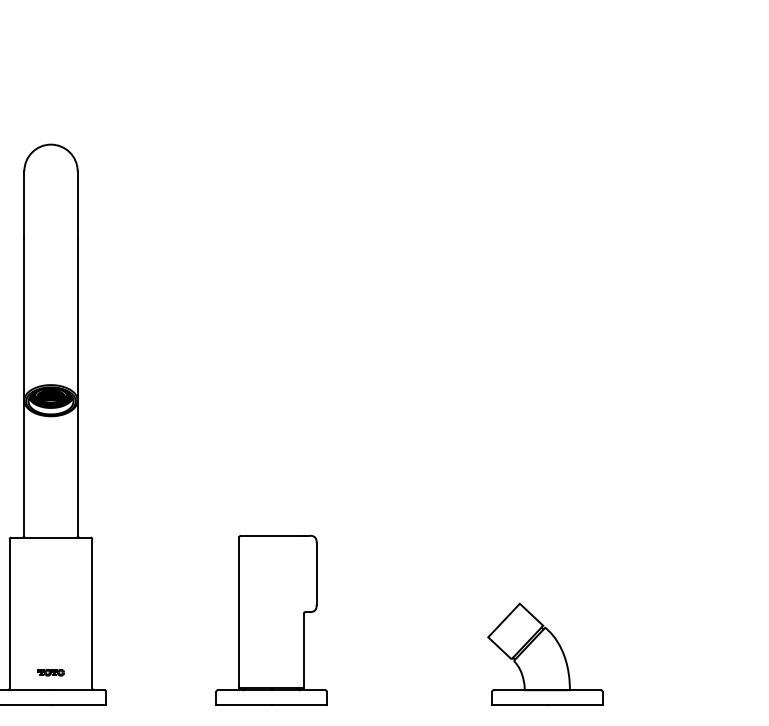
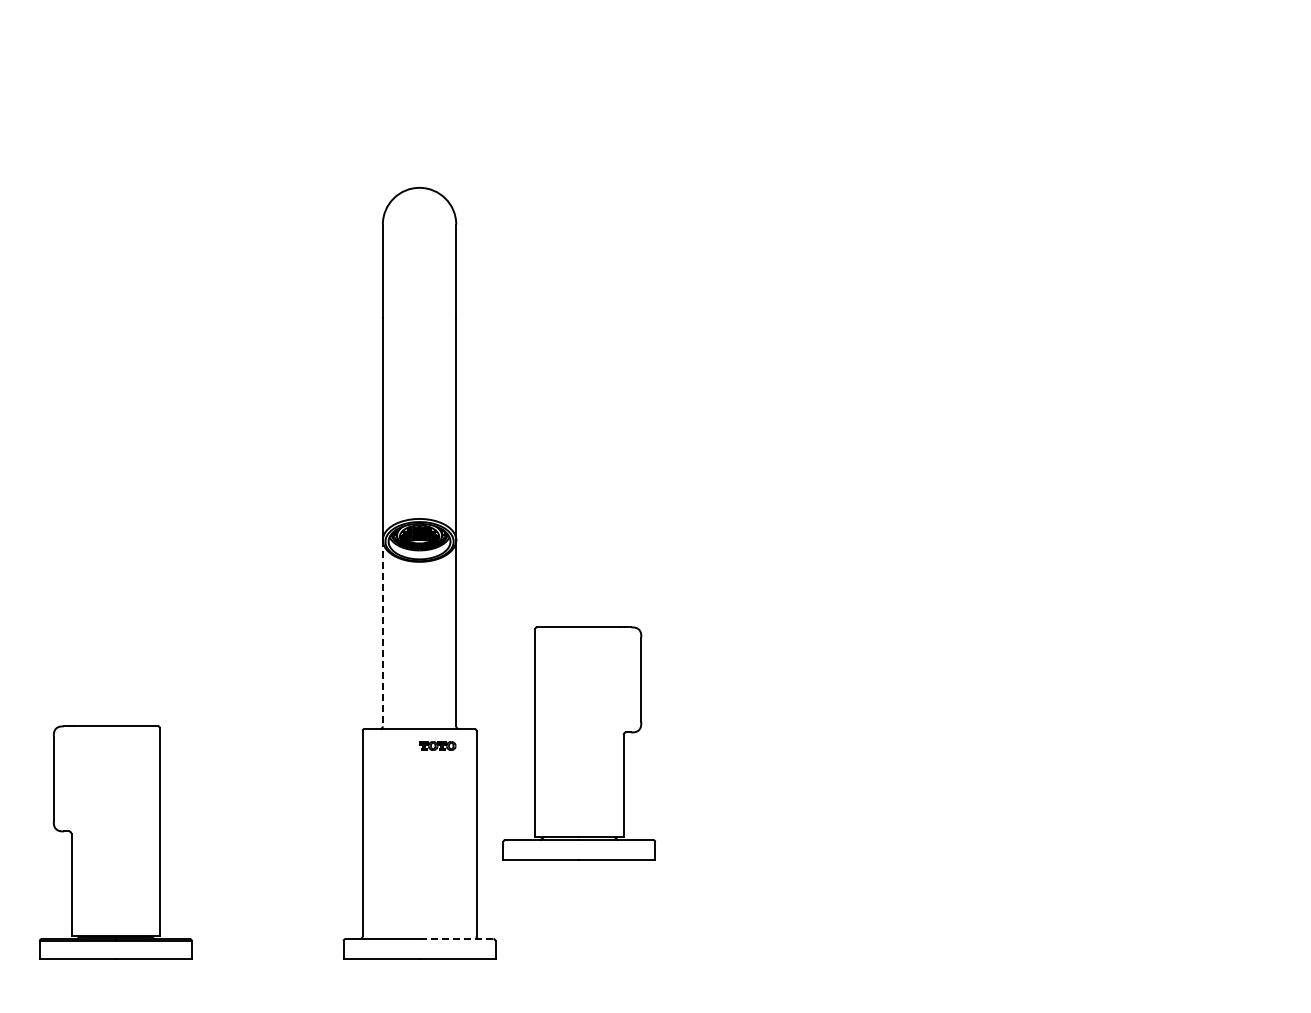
line: (24, 468) -> (382, 633), solid -> dashed
part: (271, 620) -> (579, 743), moved
part: (544, 654) -> (1099, 889), removed
part: (50, 672) -> (437, 745), moved
line: (77, 690) -> (456, 939), solid -> dashed

